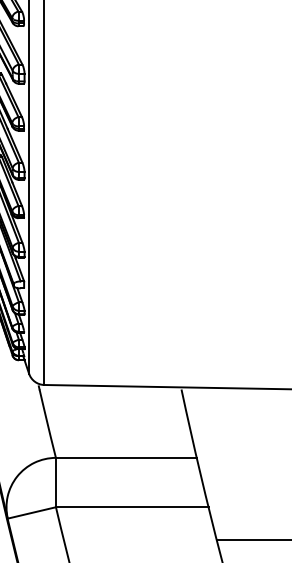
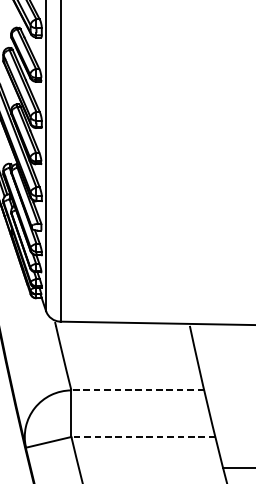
line: (125, 457) -> (137, 390), solid -> dashed
line: (131, 507) -> (142, 437), solid -> dashed

